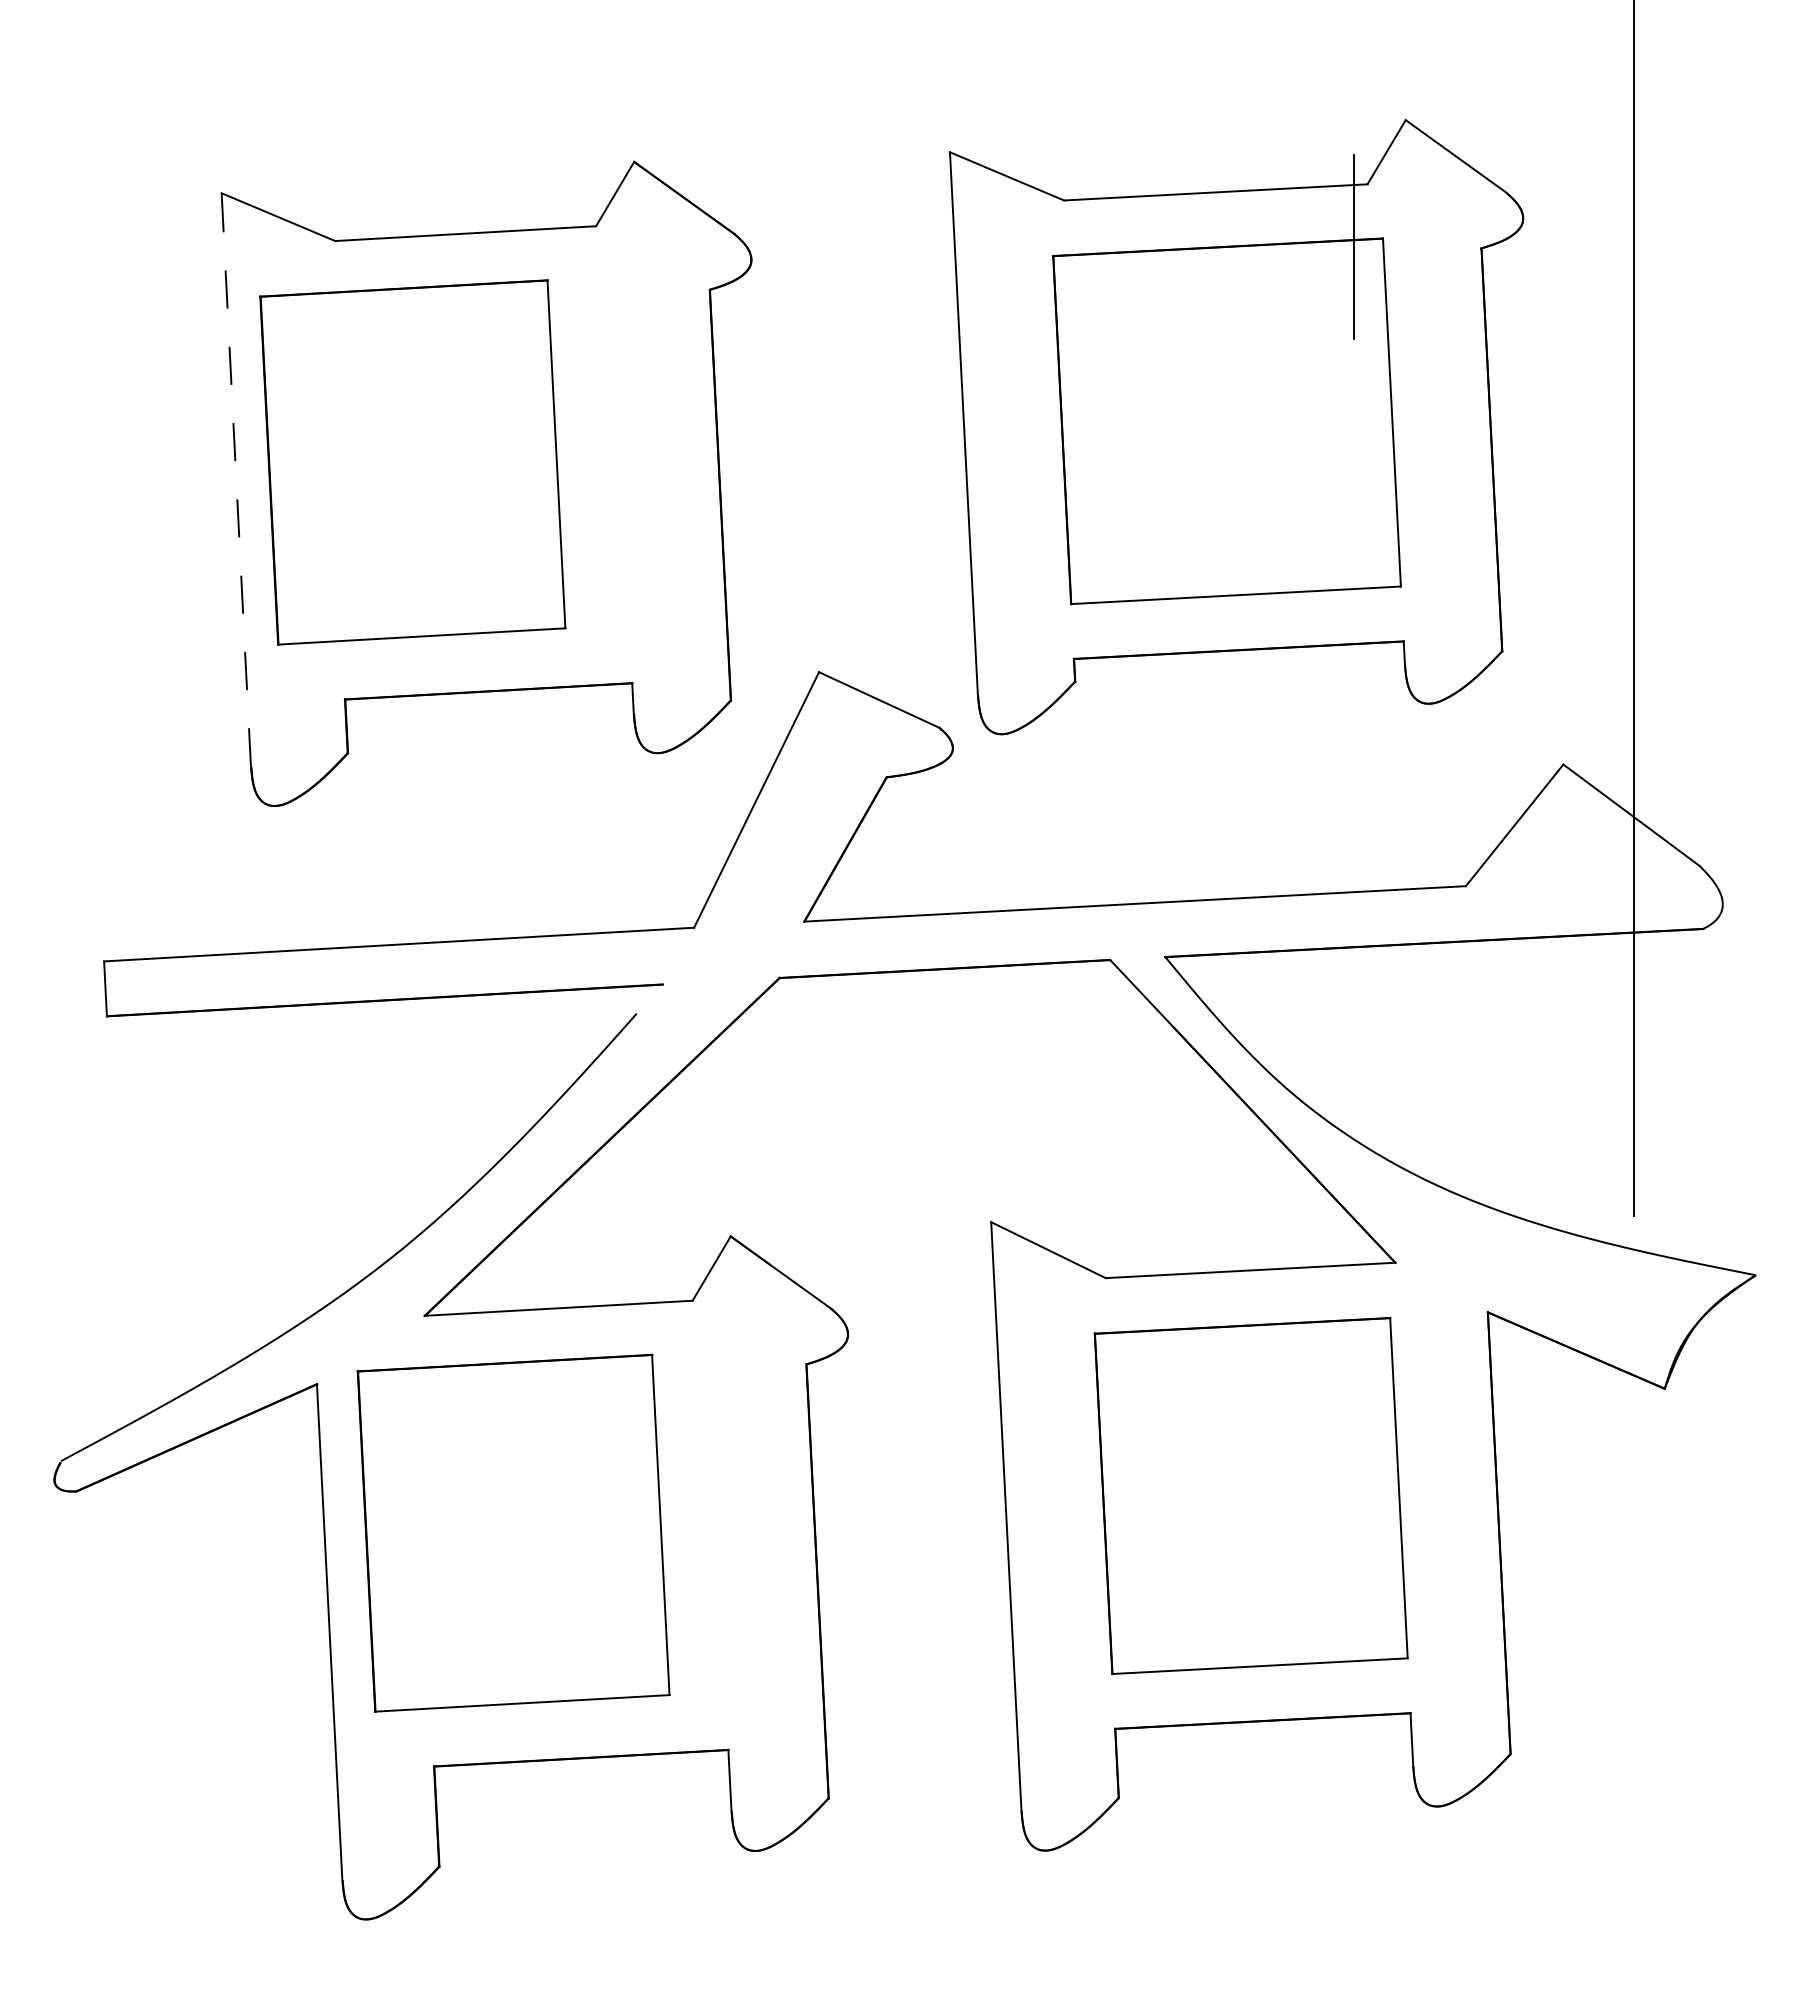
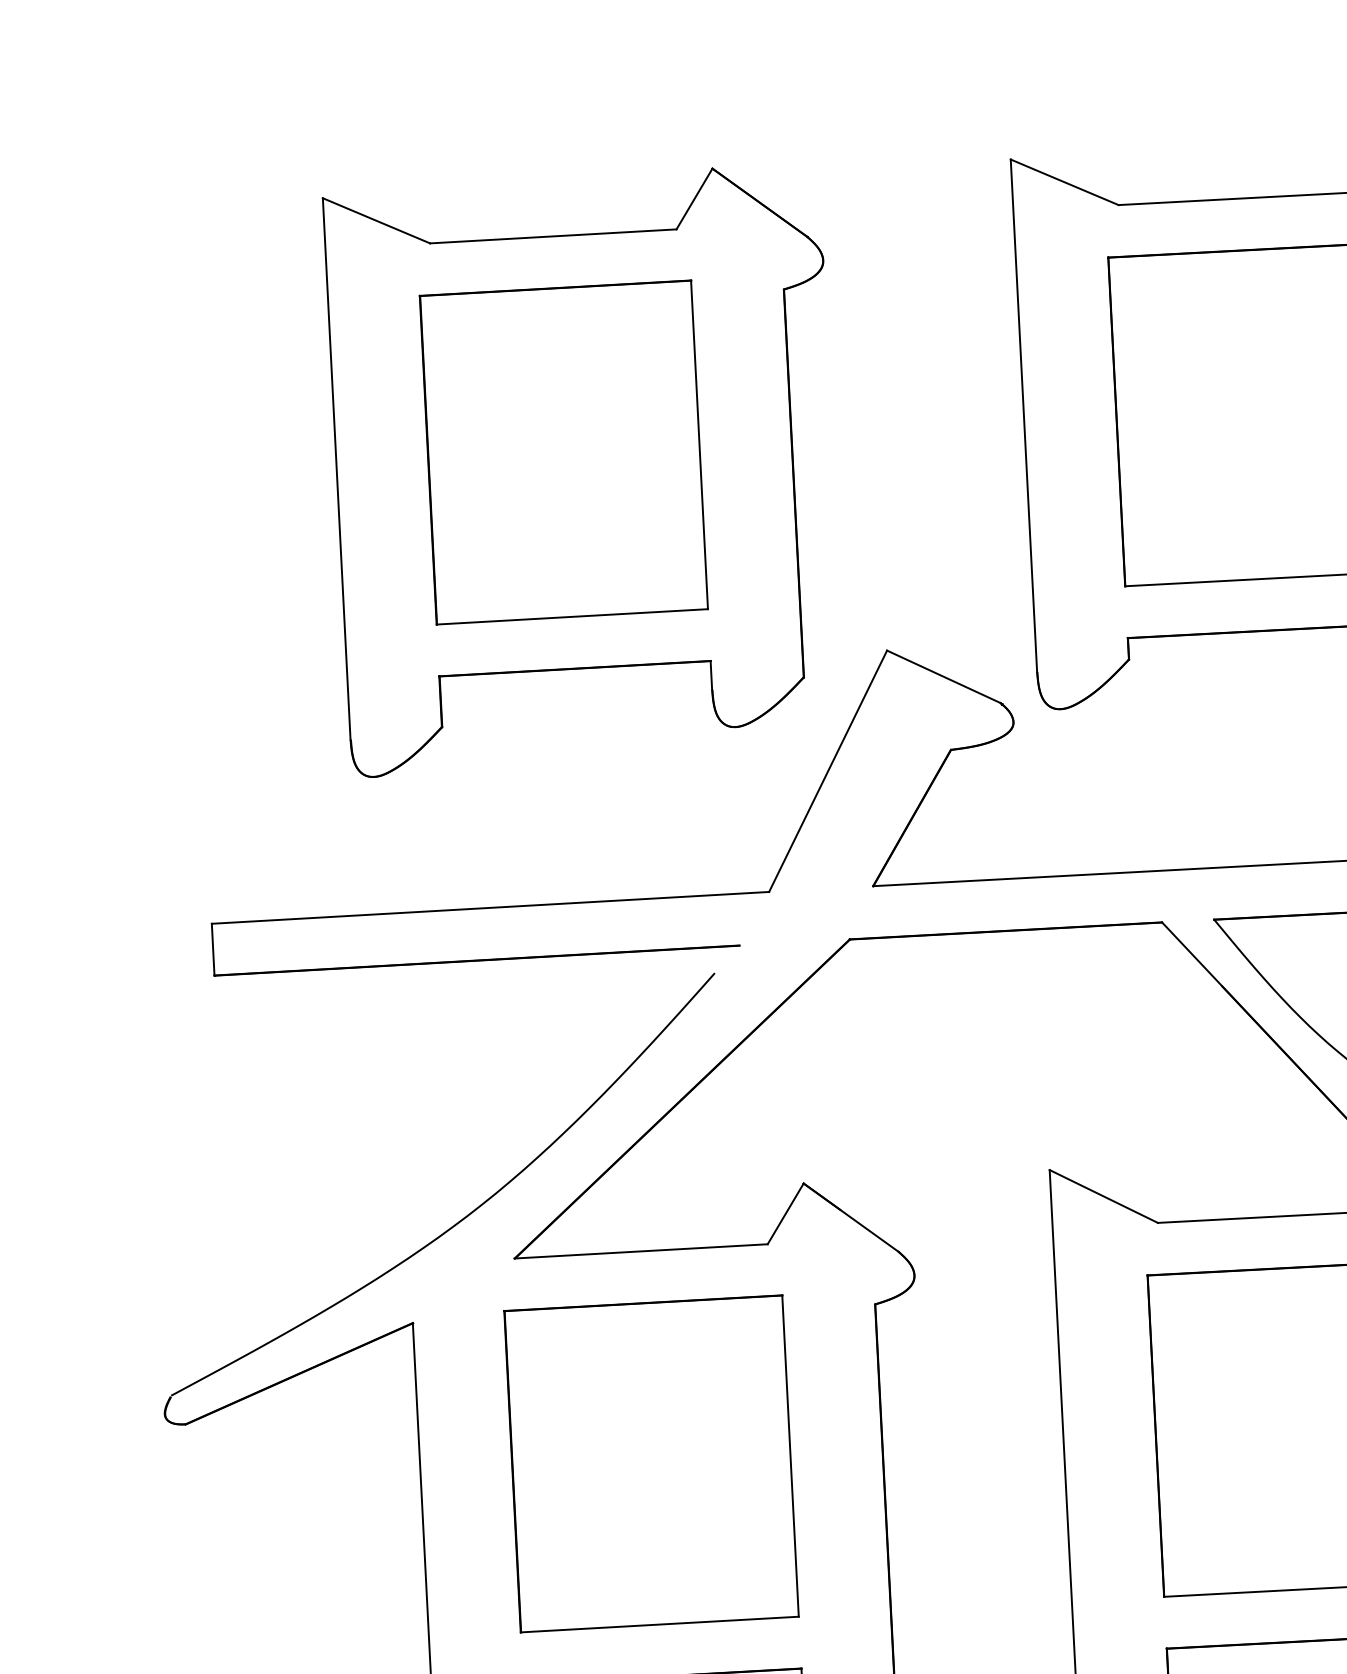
part: (412, 462) -> (563, 452), moved
line: (236, 479) -> (336, 468), dashed -> solid
part: (513, 1532) -> (651, 1463), moved

